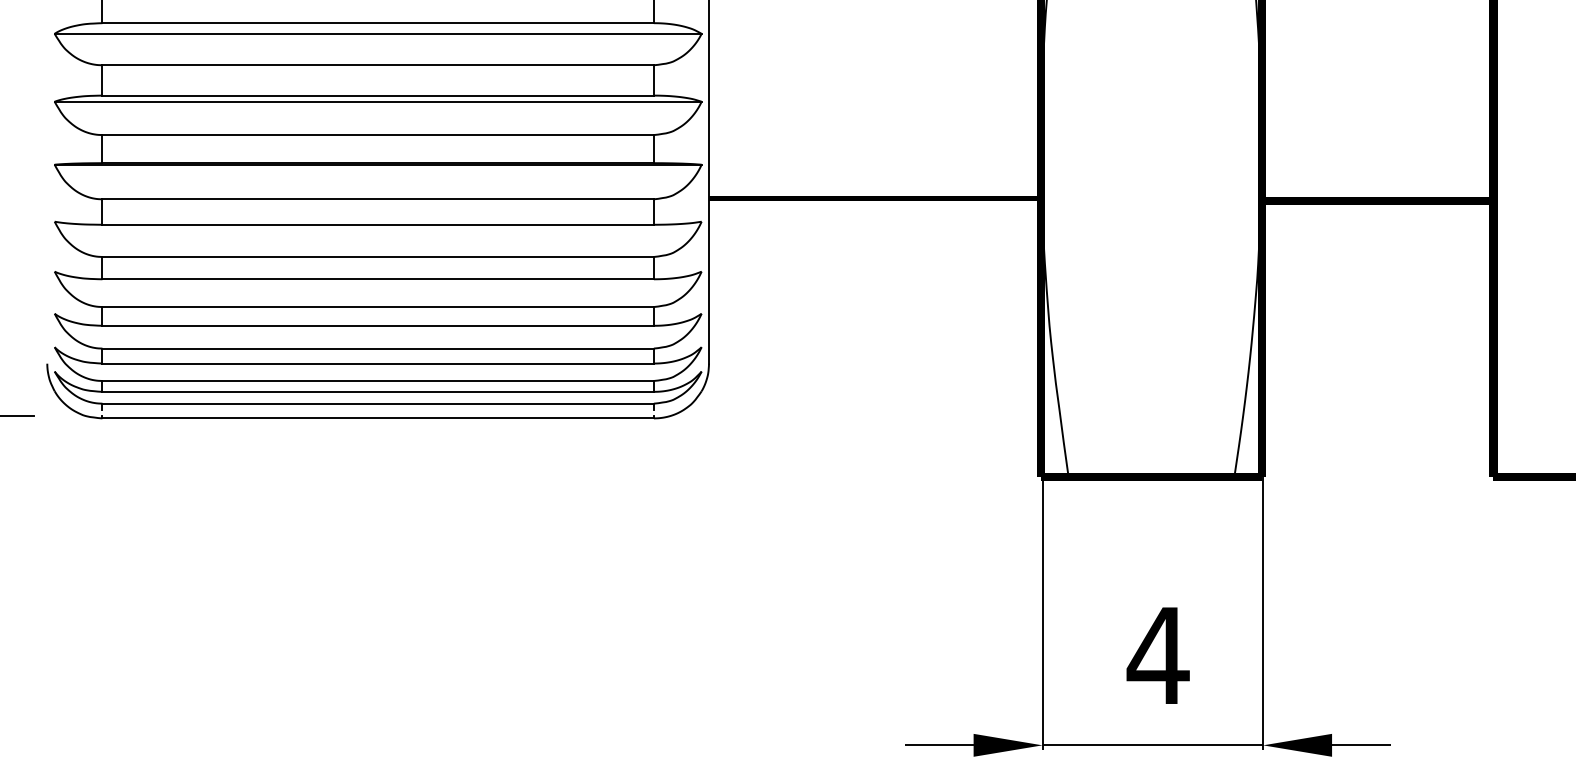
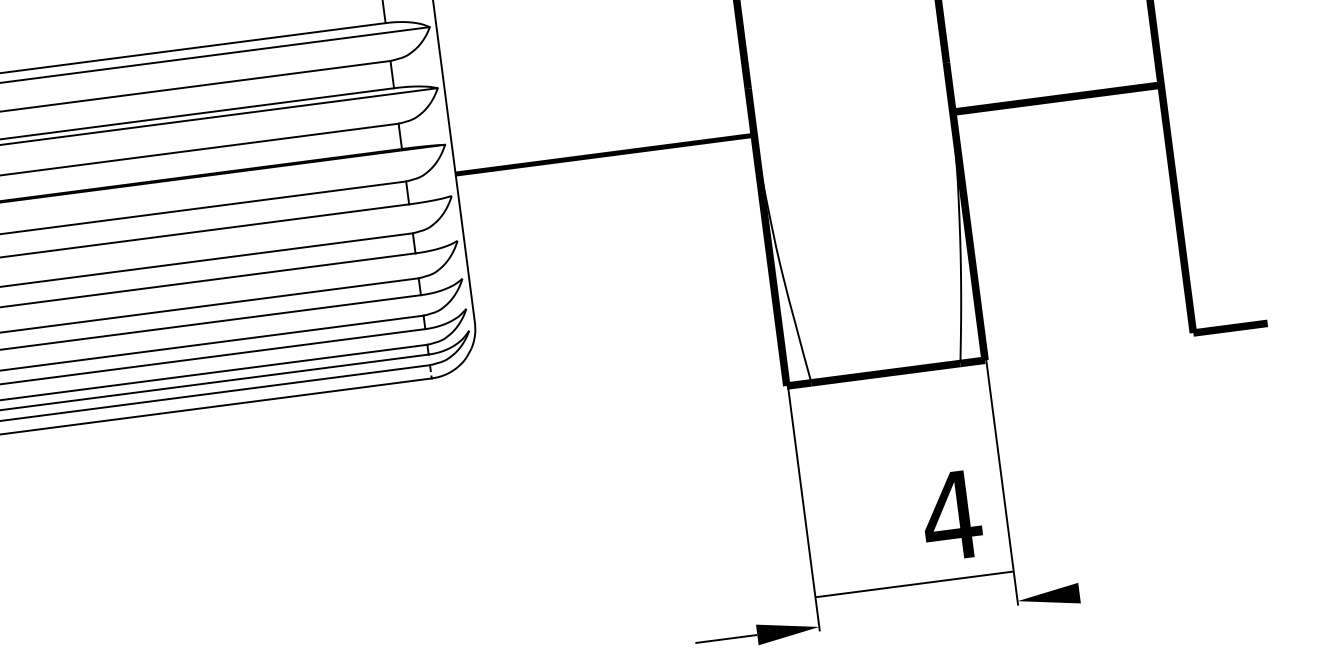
text: (1157, 655) -> (951, 515), moved
line: (1152, 745) -> (914, 584), moved
line: (1361, 745) -> (1106, 589), removed

